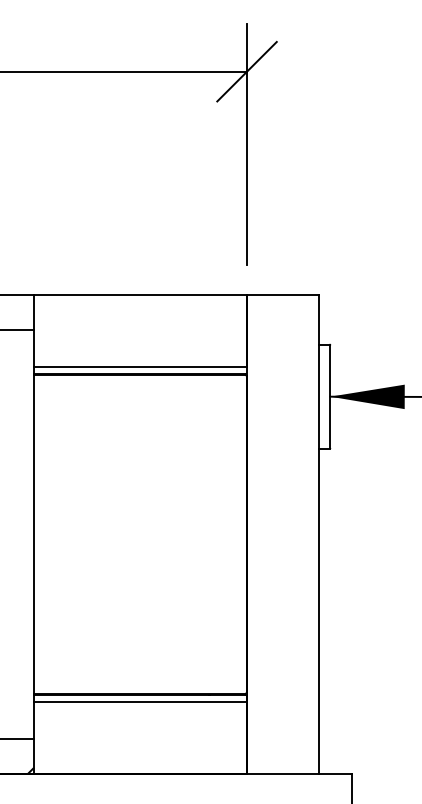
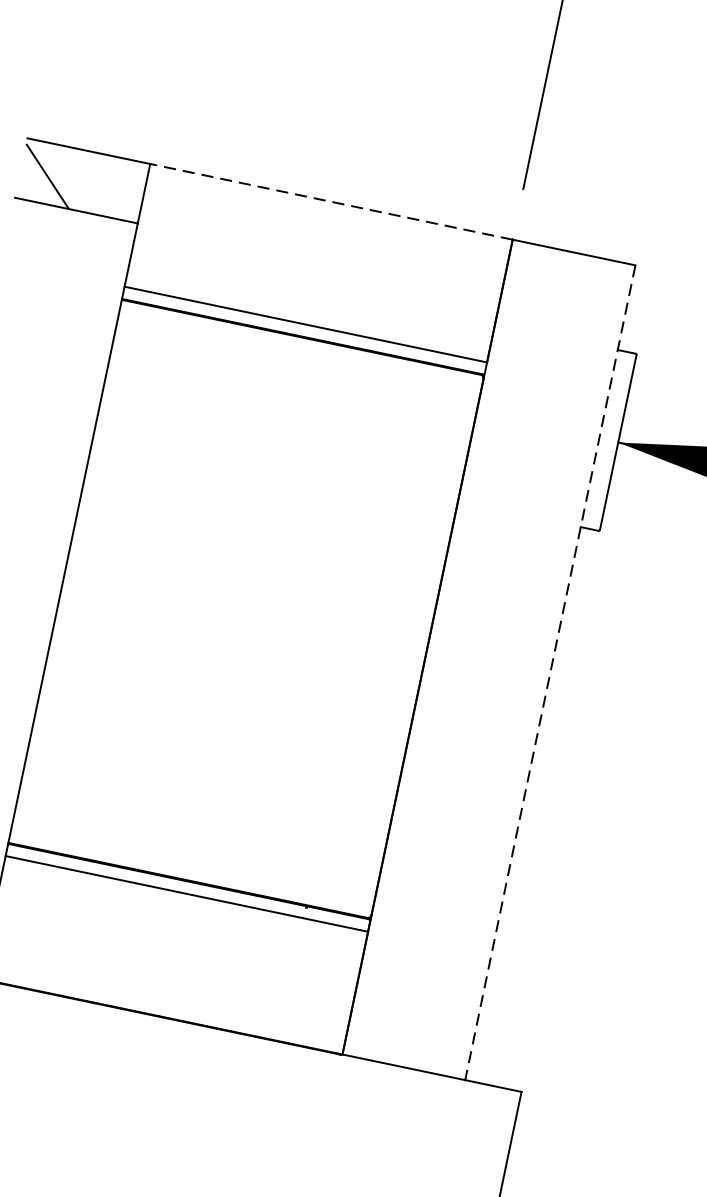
line: (140, 294) -> (331, 201), solid -> dashed
line: (319, 534) -> (550, 673), solid -> dashed

